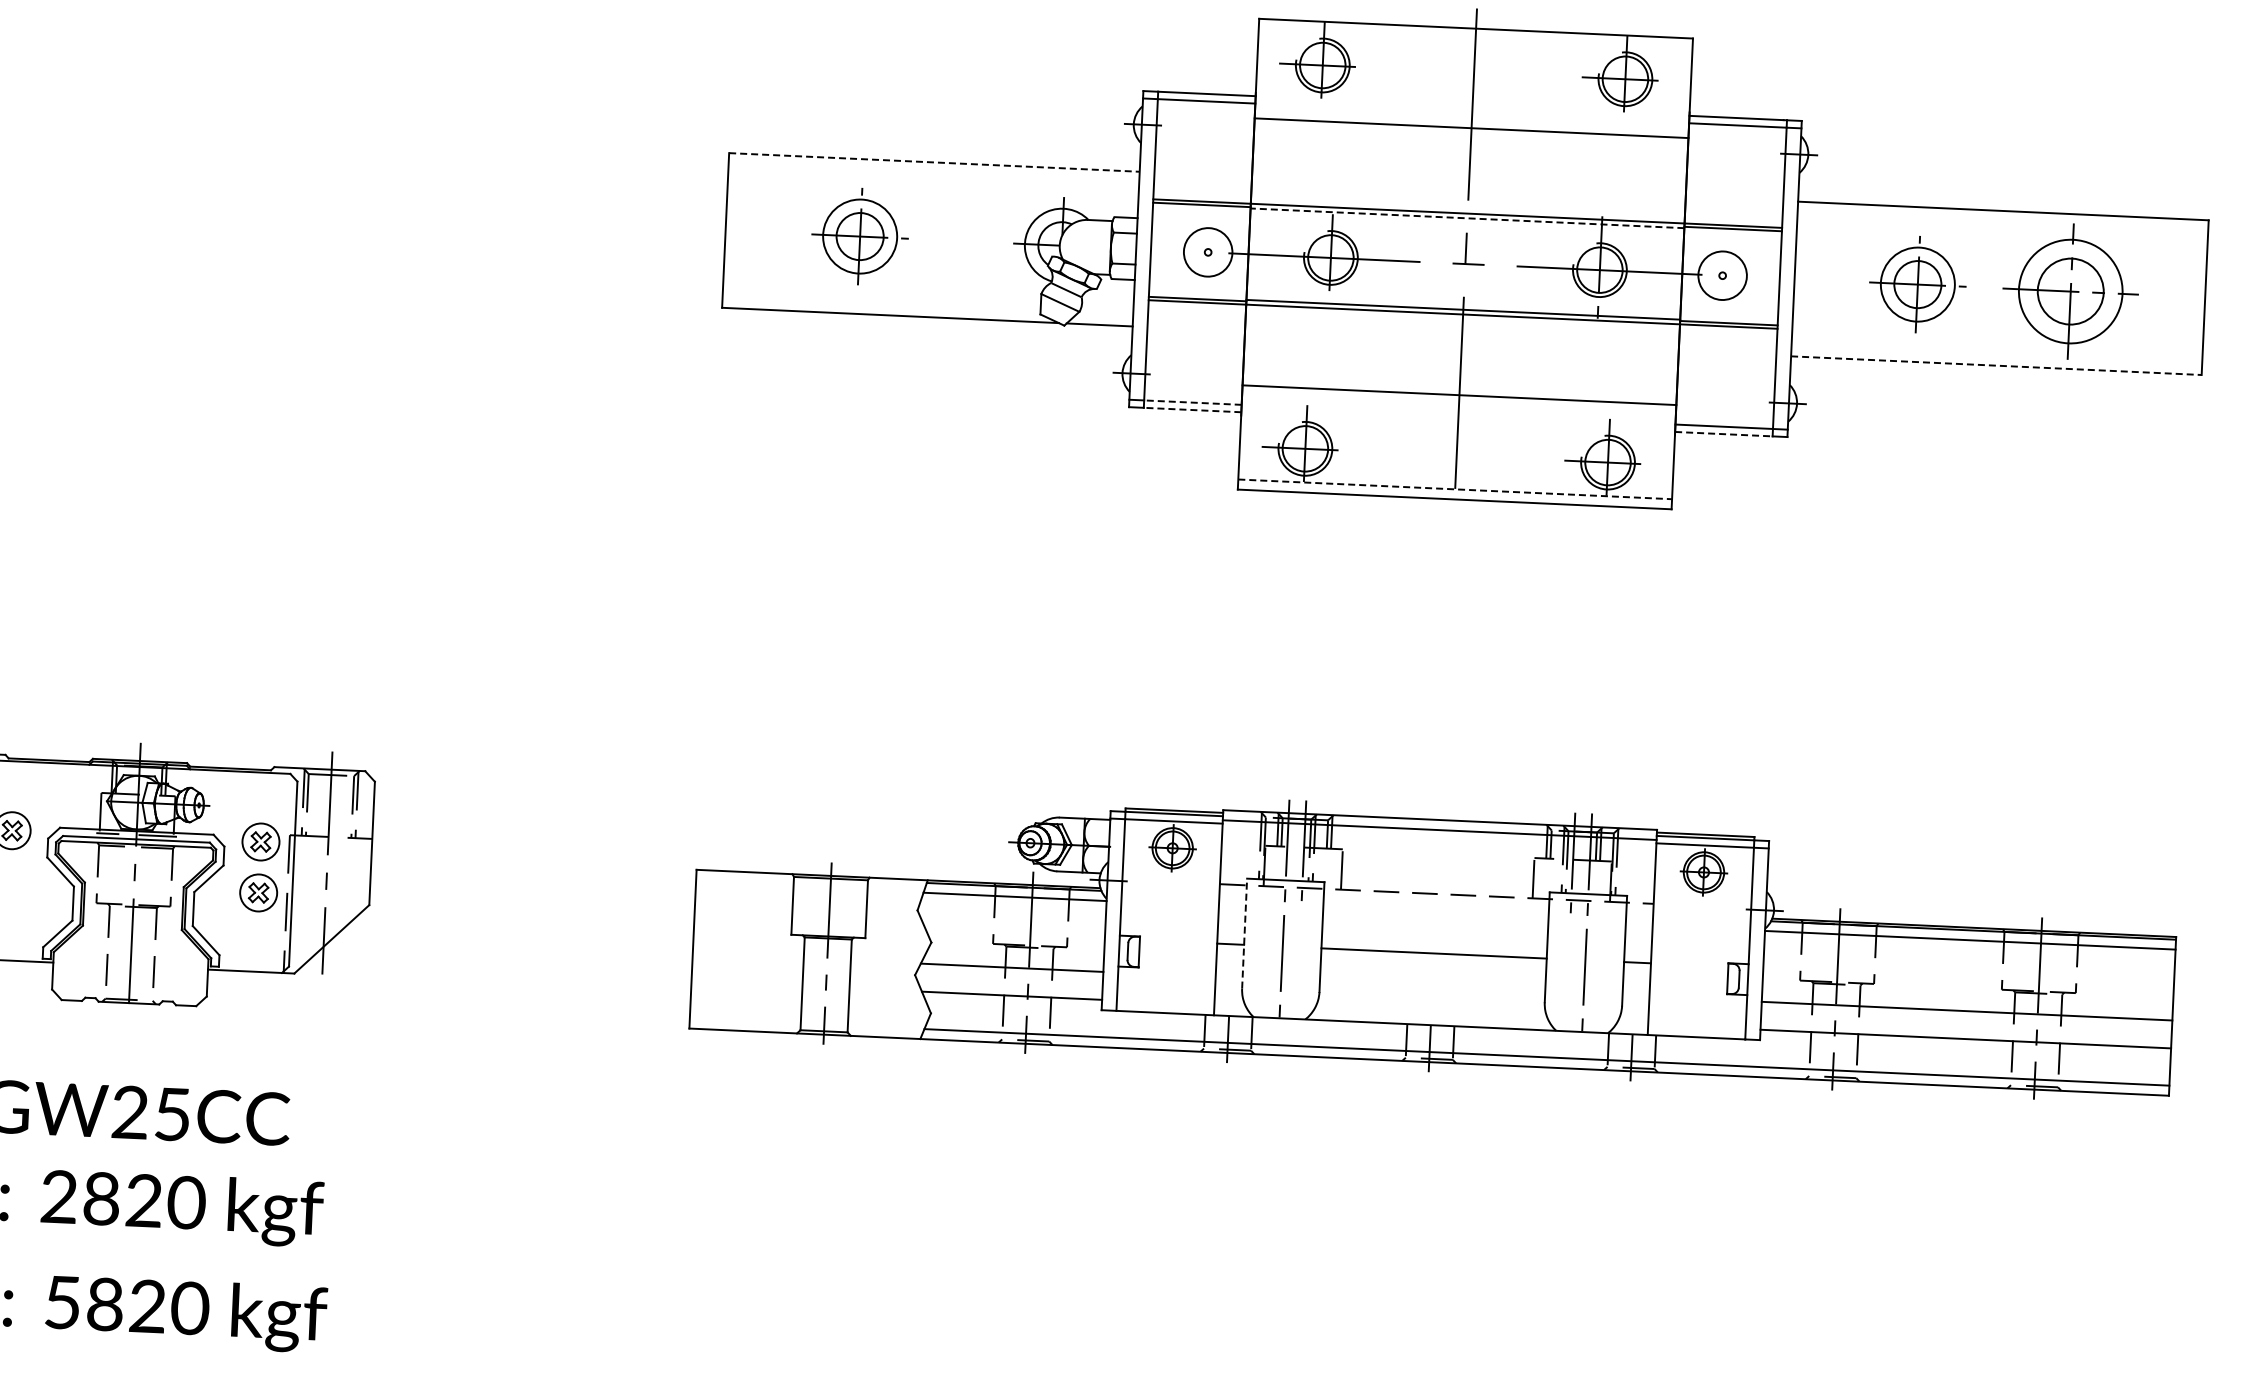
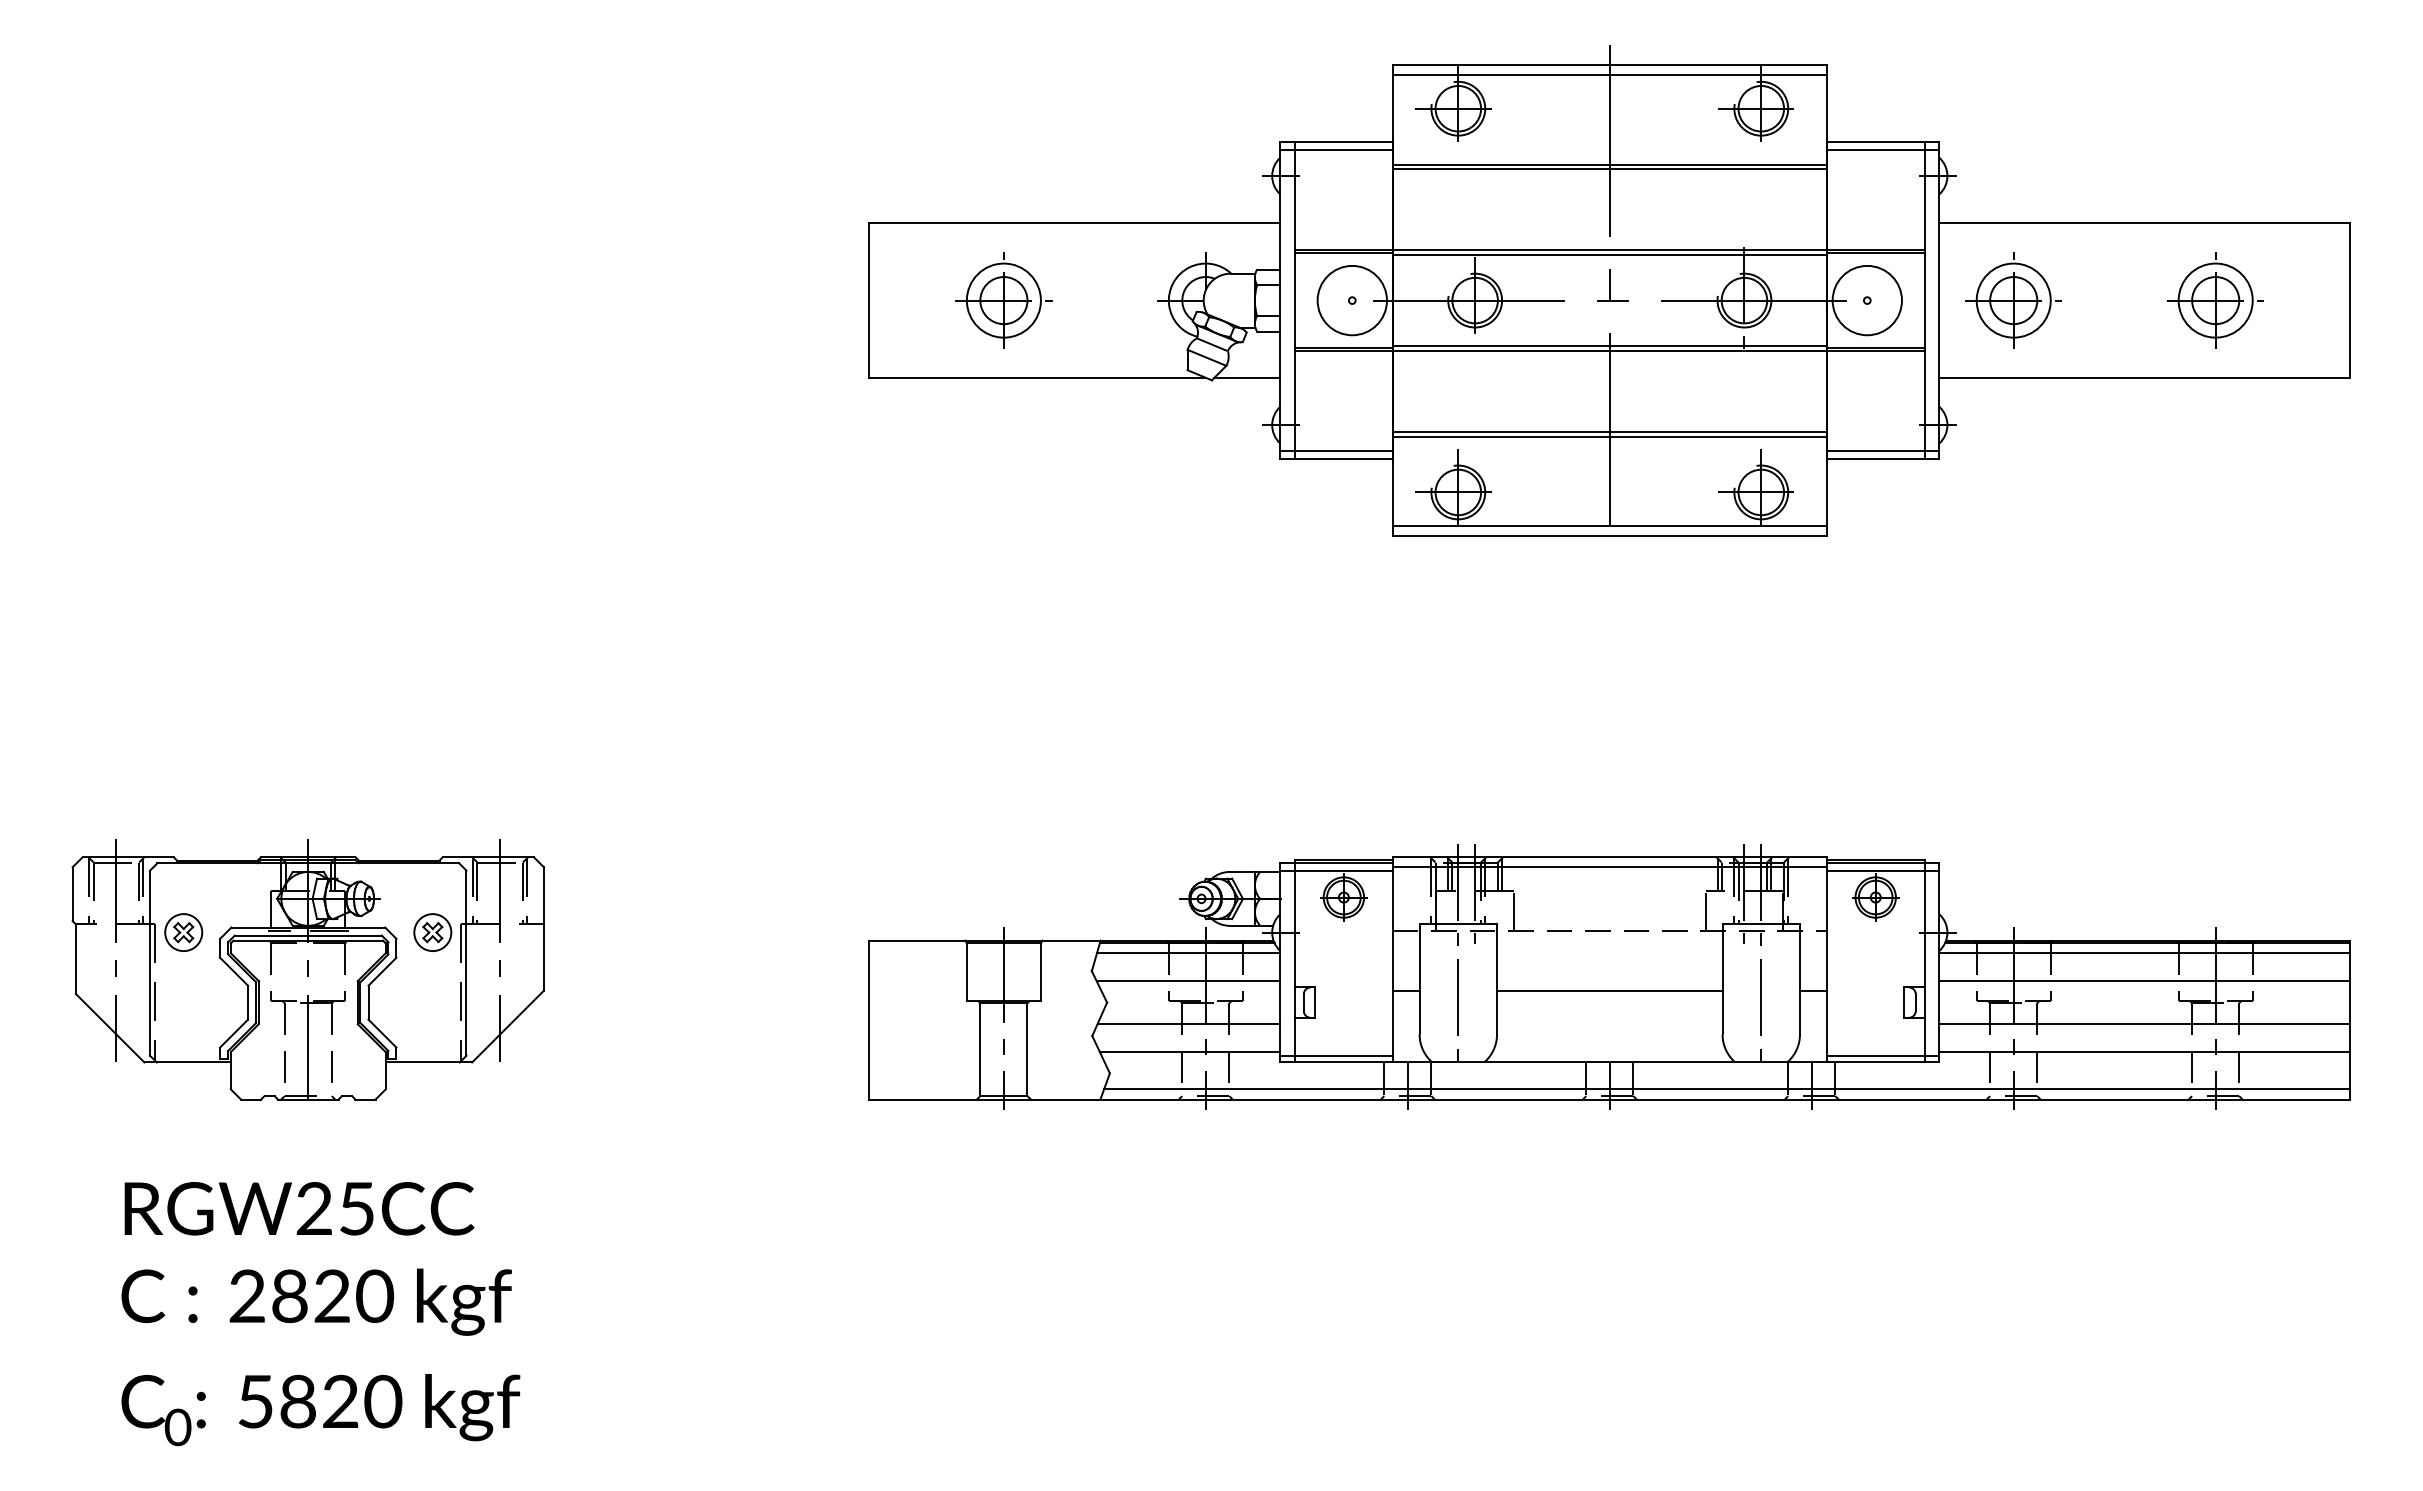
line: (1475, 39) -> (1609, 75), added
line: (1471, 133) -> (1609, 169), added
line: (935, 162) -> (1075, 223), dashed -> solid
line: (1467, 217) -> (1609, 254), dashed -> solid
circle: (1207, 252) -> (1351, 300), size x1.43
circle: (1721, 275) -> (1866, 300), size x1.43
part: (1917, 284) -> (2013, 300), moved
part: (2070, 291) -> (2215, 300), size x0.71
line: (1997, 366) -> (2145, 378), dashed -> solid
line: (1458, 399) -> (1609, 436), added
line: (1192, 402) -> (1343, 451), dashed -> solid
line: (1192, 409) -> (1343, 458), dashed -> solid
line: (1723, 433) -> (1875, 458), dashed -> solid
line: (1455, 489) -> (1610, 526), dashed -> solid
part: (258, 892) -> (432, 983), removed
line: (1013, 925) -> (1188, 981), added
line: (1244, 932) -> (1419, 978), dashed -> solid
line: (1968, 968) -> (2144, 981), added
line: (1158, 1005) -> (1336, 1055), added
line: (1703, 1030) -> (1882, 1055), added

